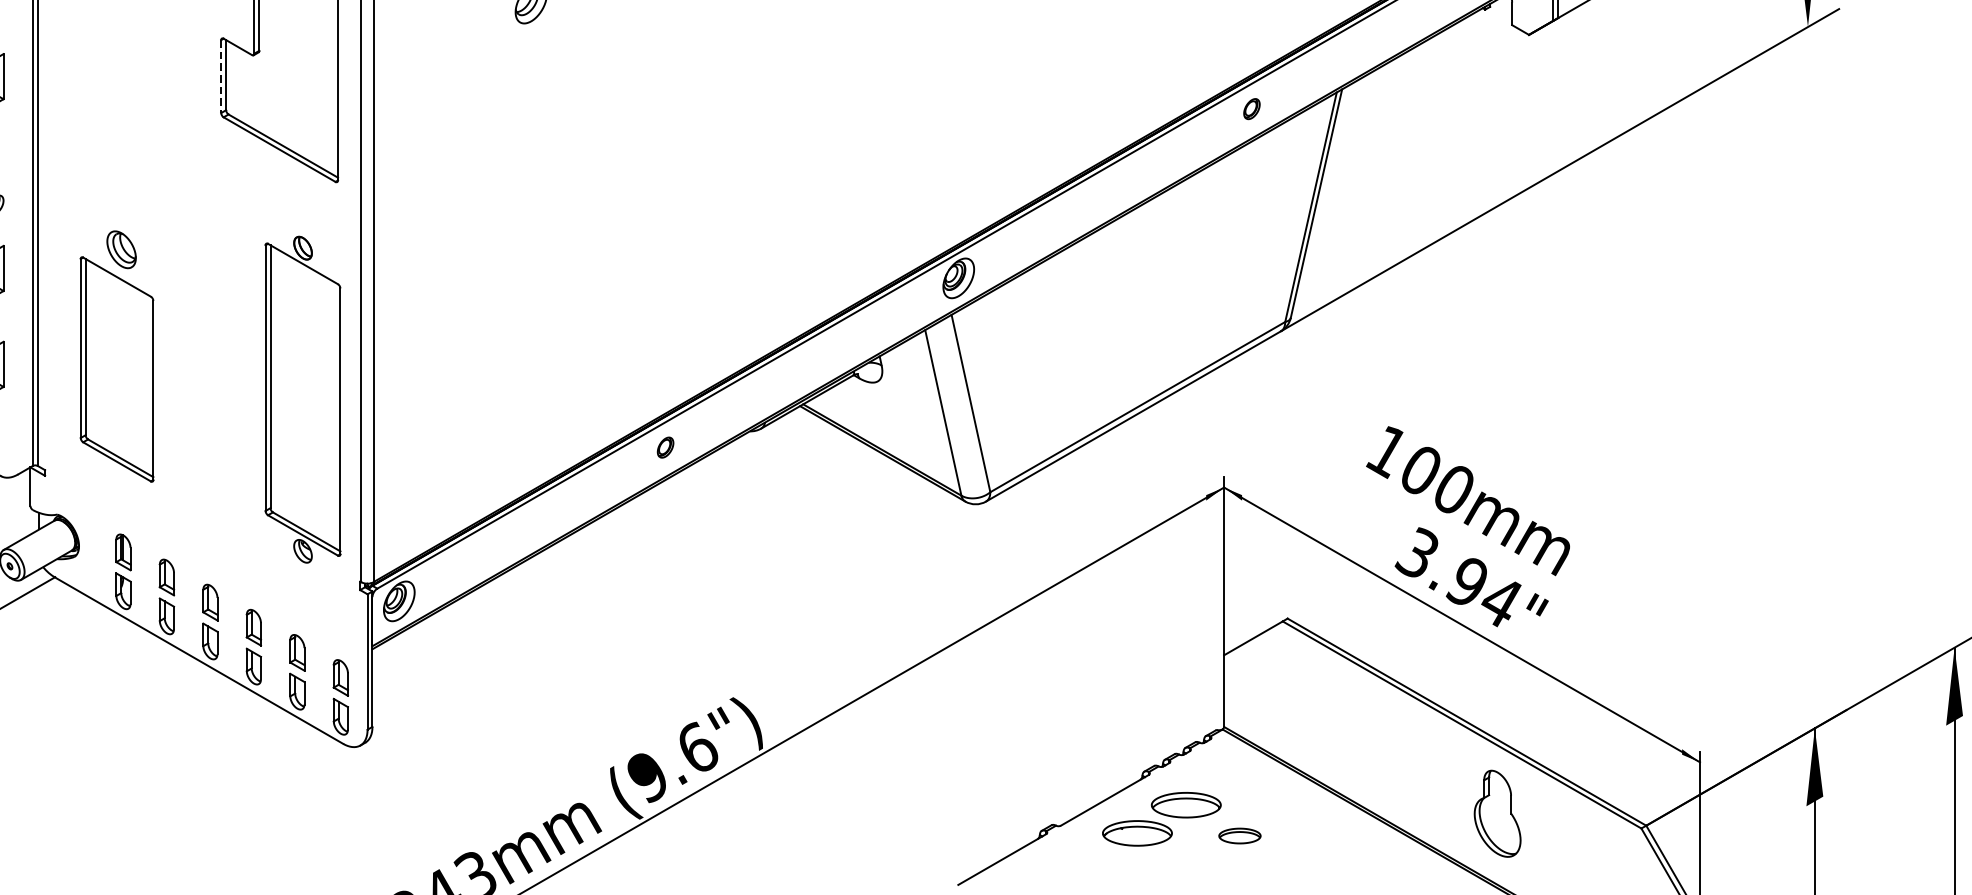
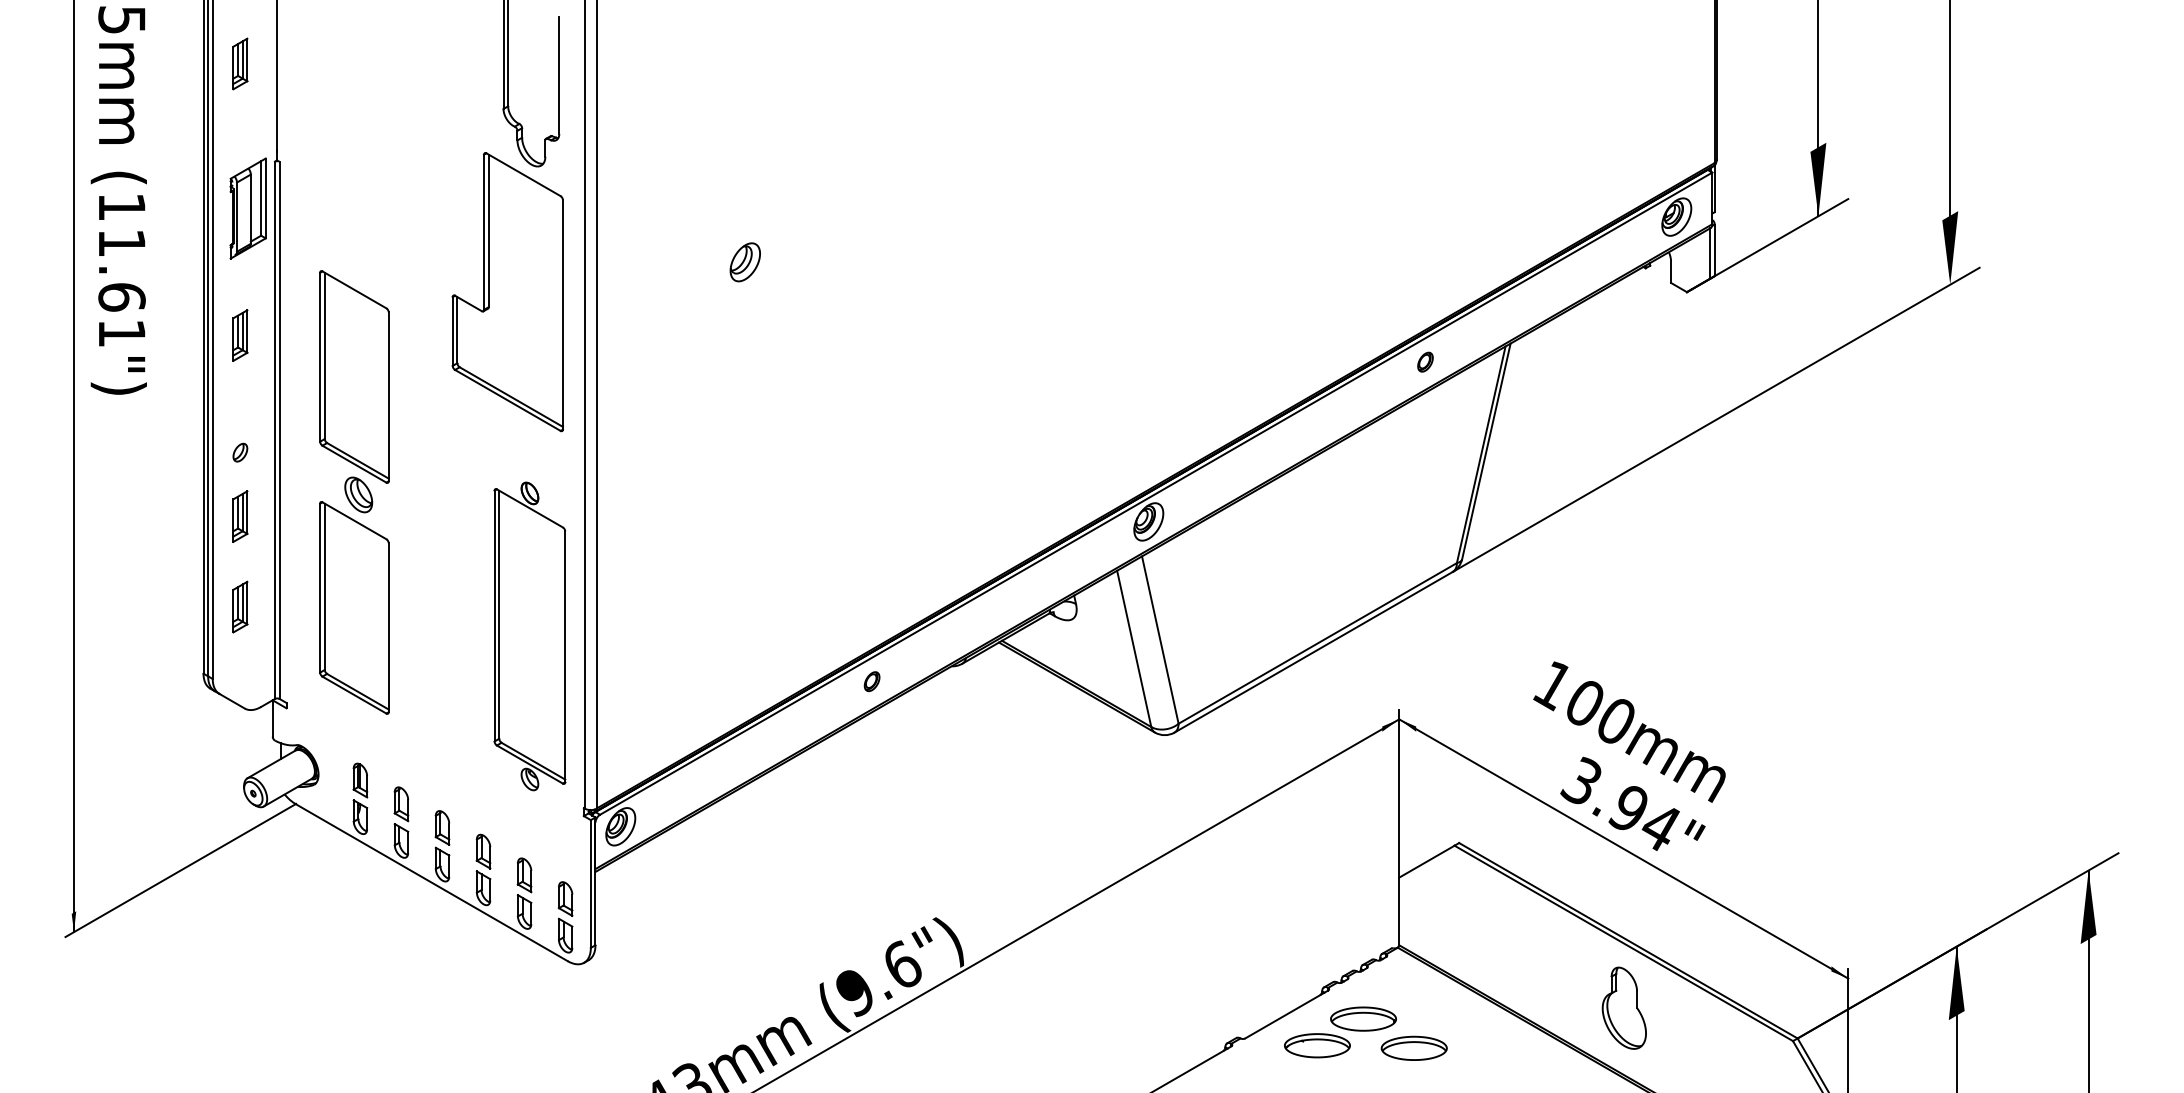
line: (220, 77) -> (452, 332), dashed -> solid
part: (117, 124) -> (354, 376), added
part: (1496, 813) -> (1623, 1007), moved
part: (1239, 835) -> (1413, 1047), size x1.67

